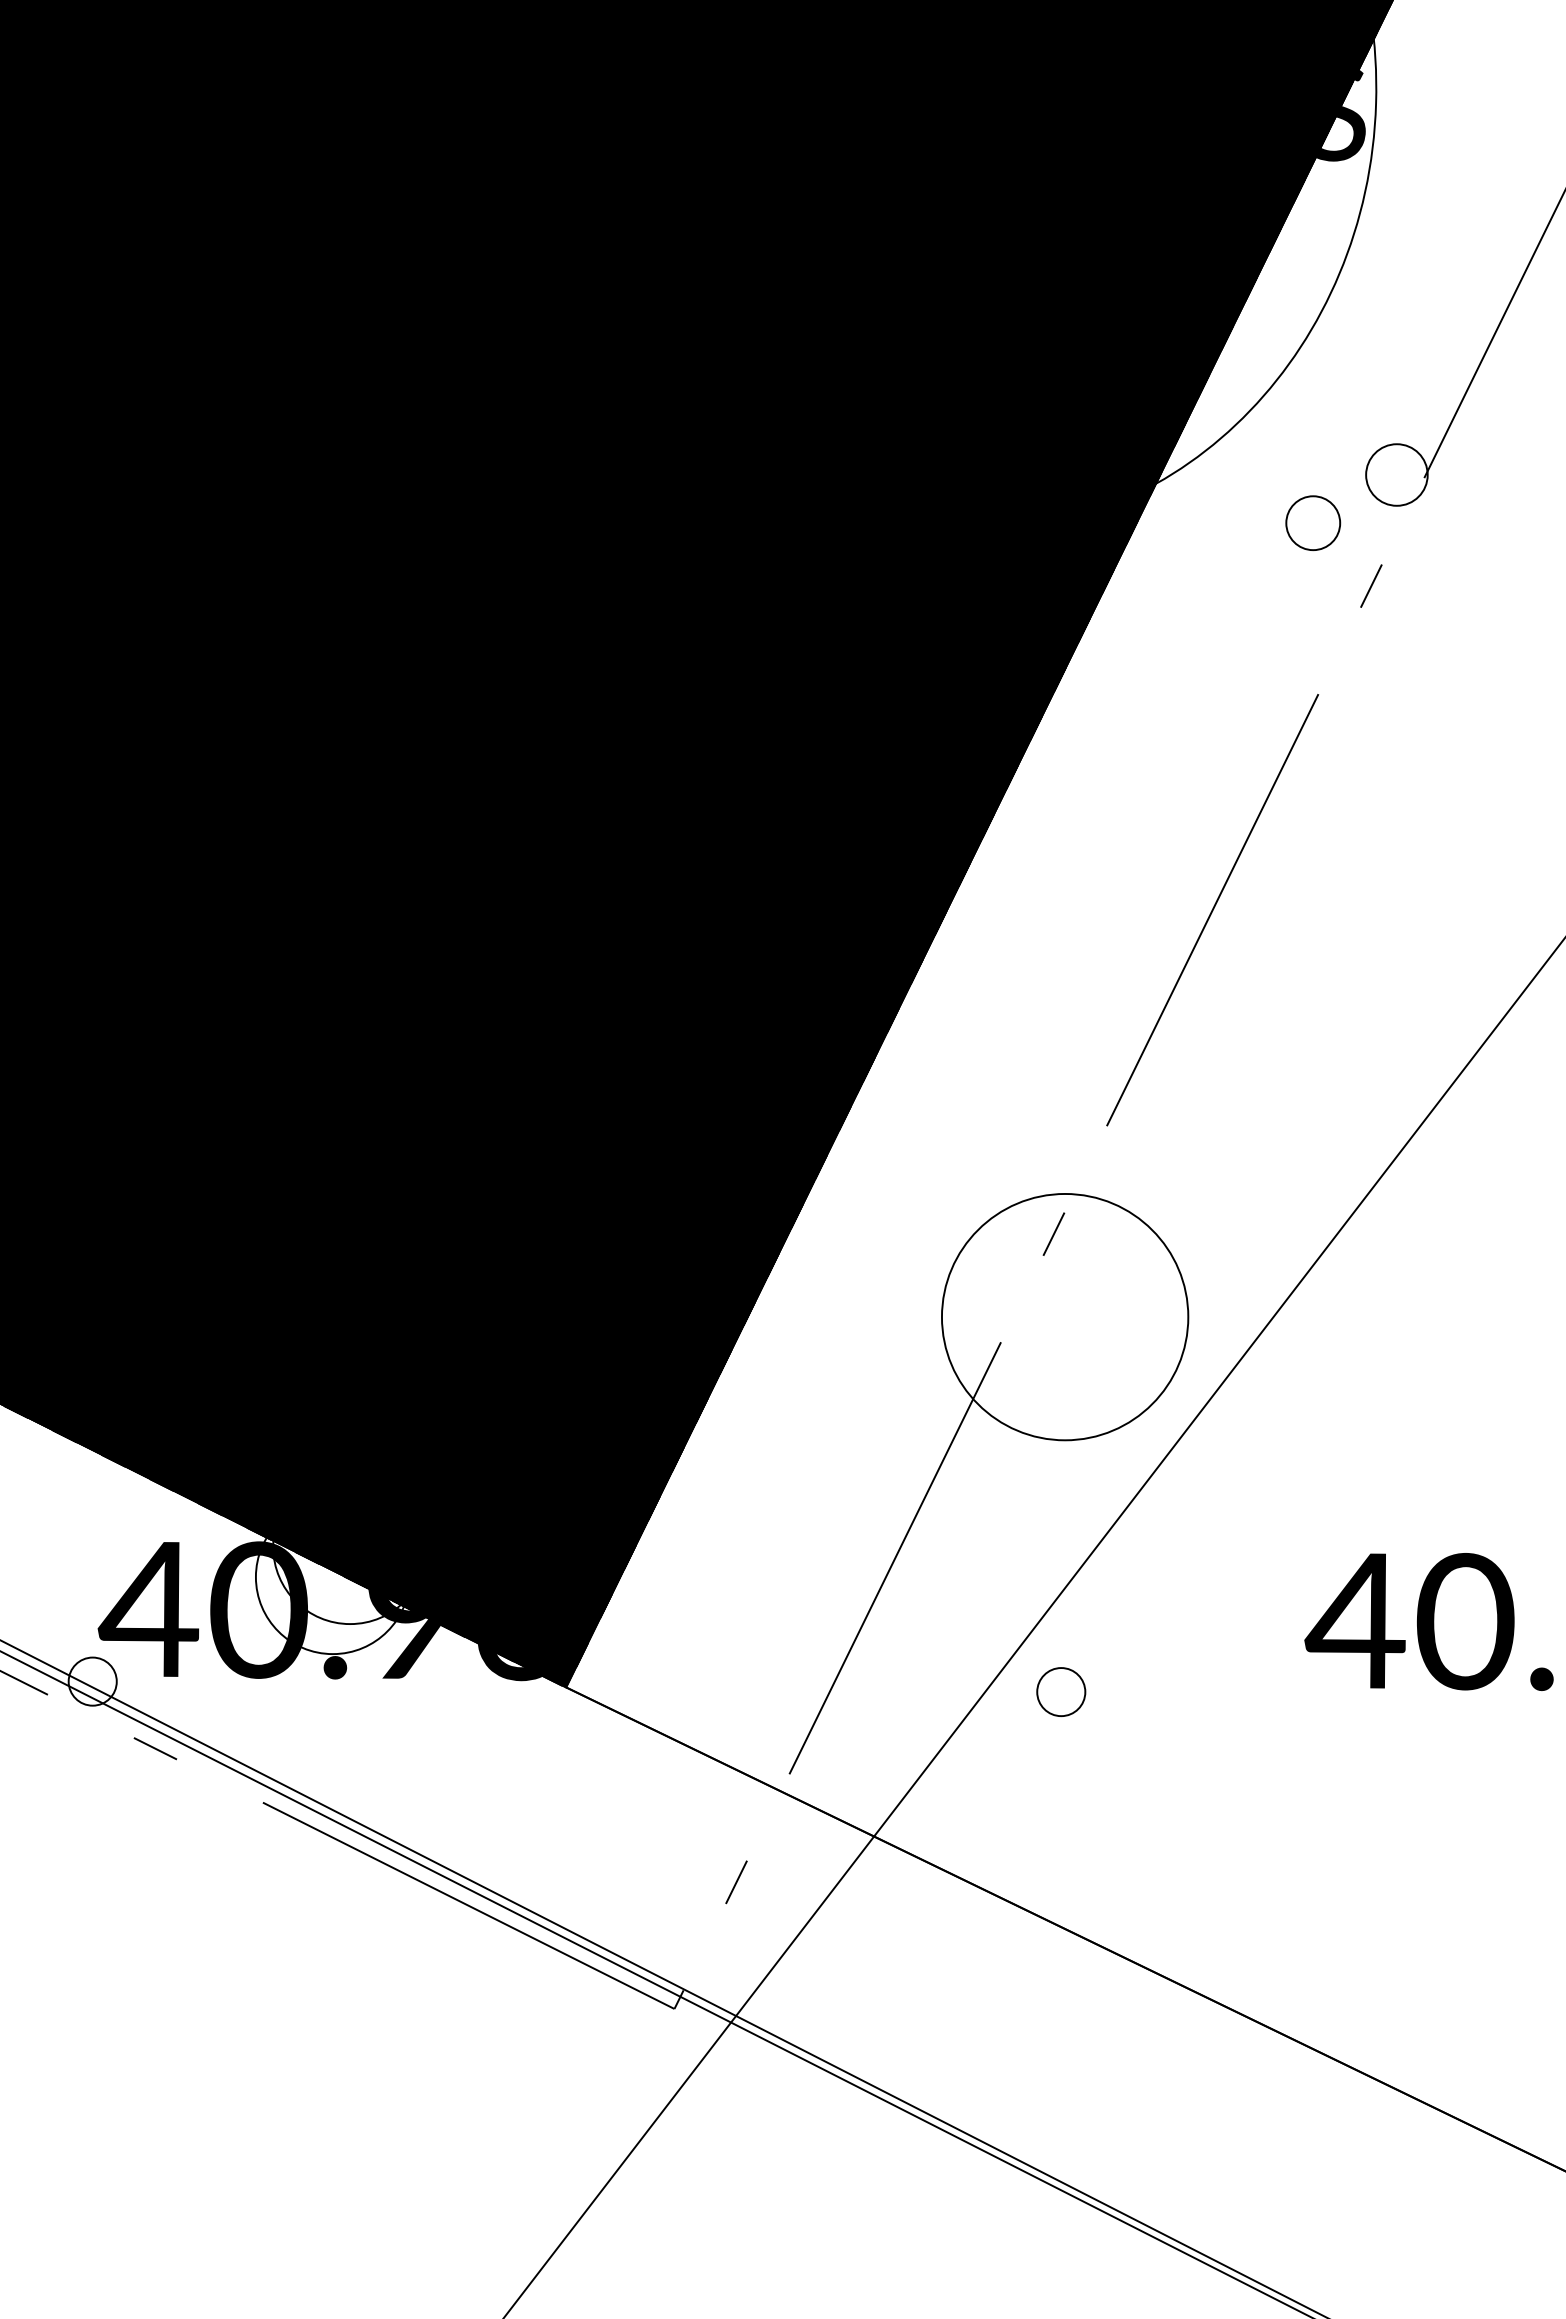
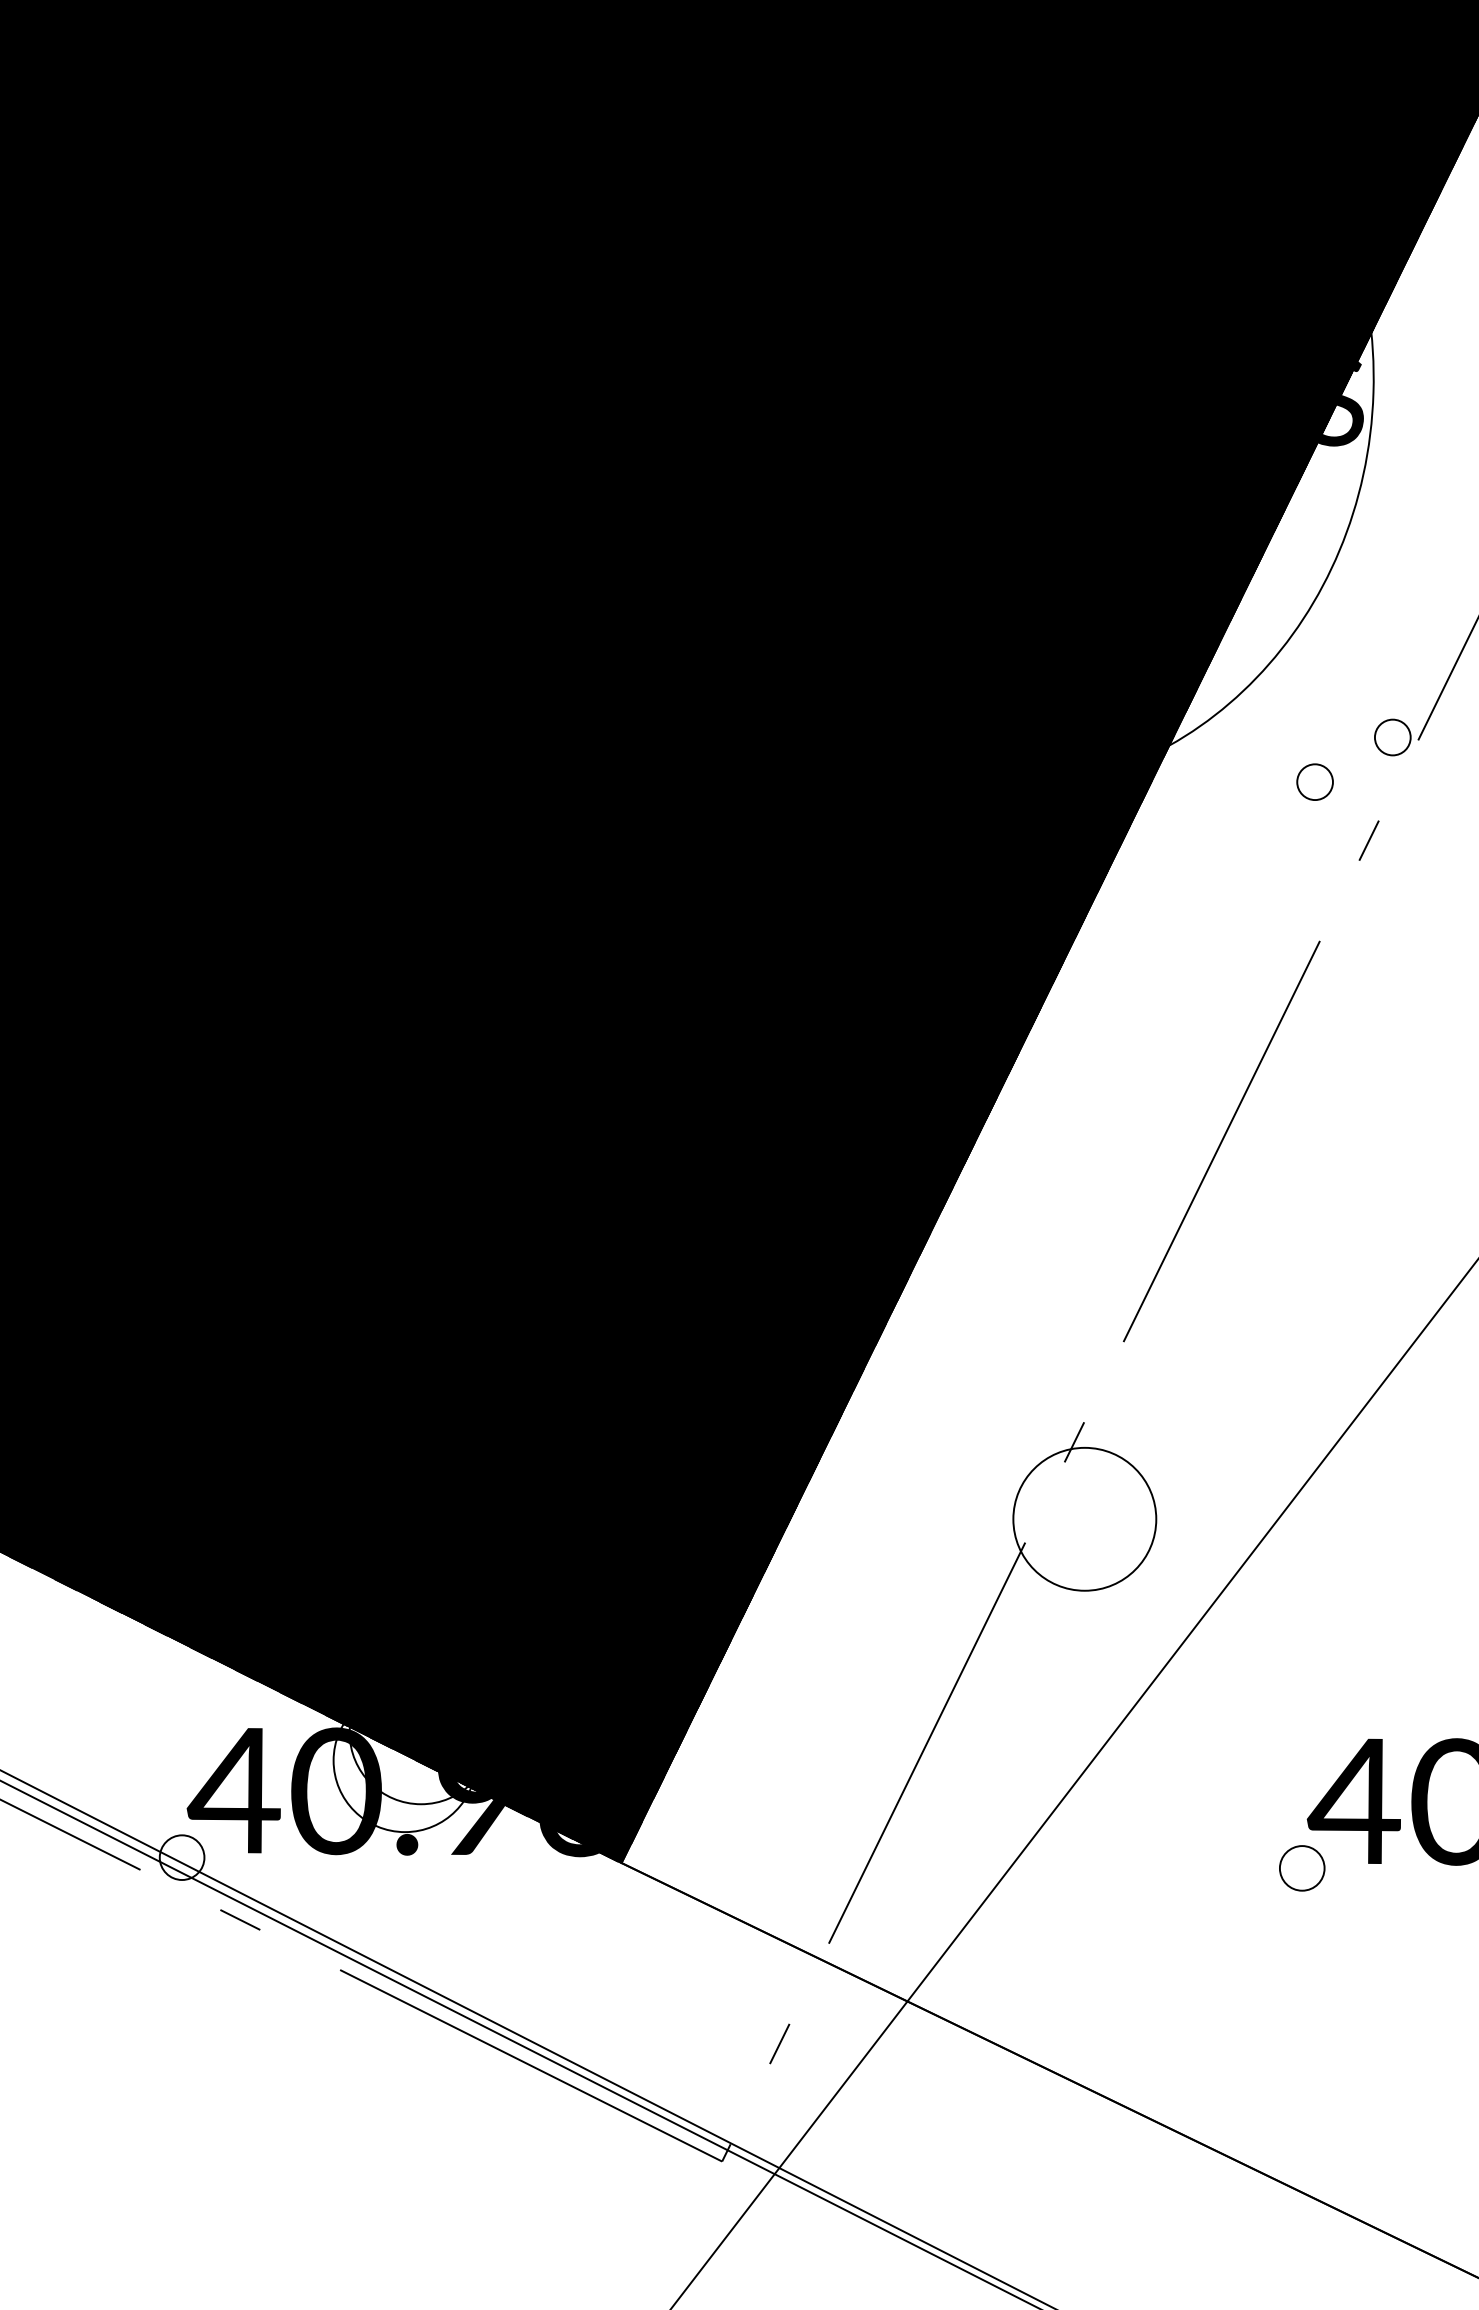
circle: (1396, 474) -> (1392, 737), size x0.62
circle: (1312, 522) -> (1314, 781), size x0.71
circle: (1064, 1316) -> (1084, 1518), size x0.62
circle: (1061, 1692) -> (1302, 1868), moved

